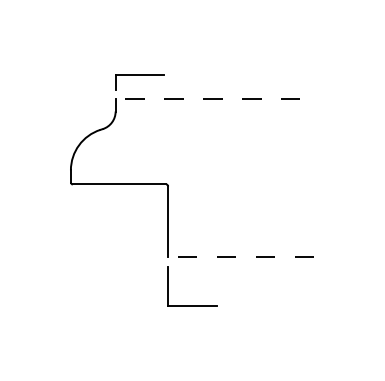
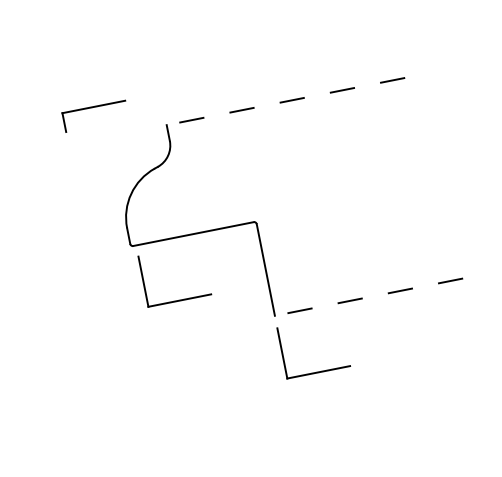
part: (139, 75) -> (93, 107), moved
part: (99, 231) -> (179, 299), added

